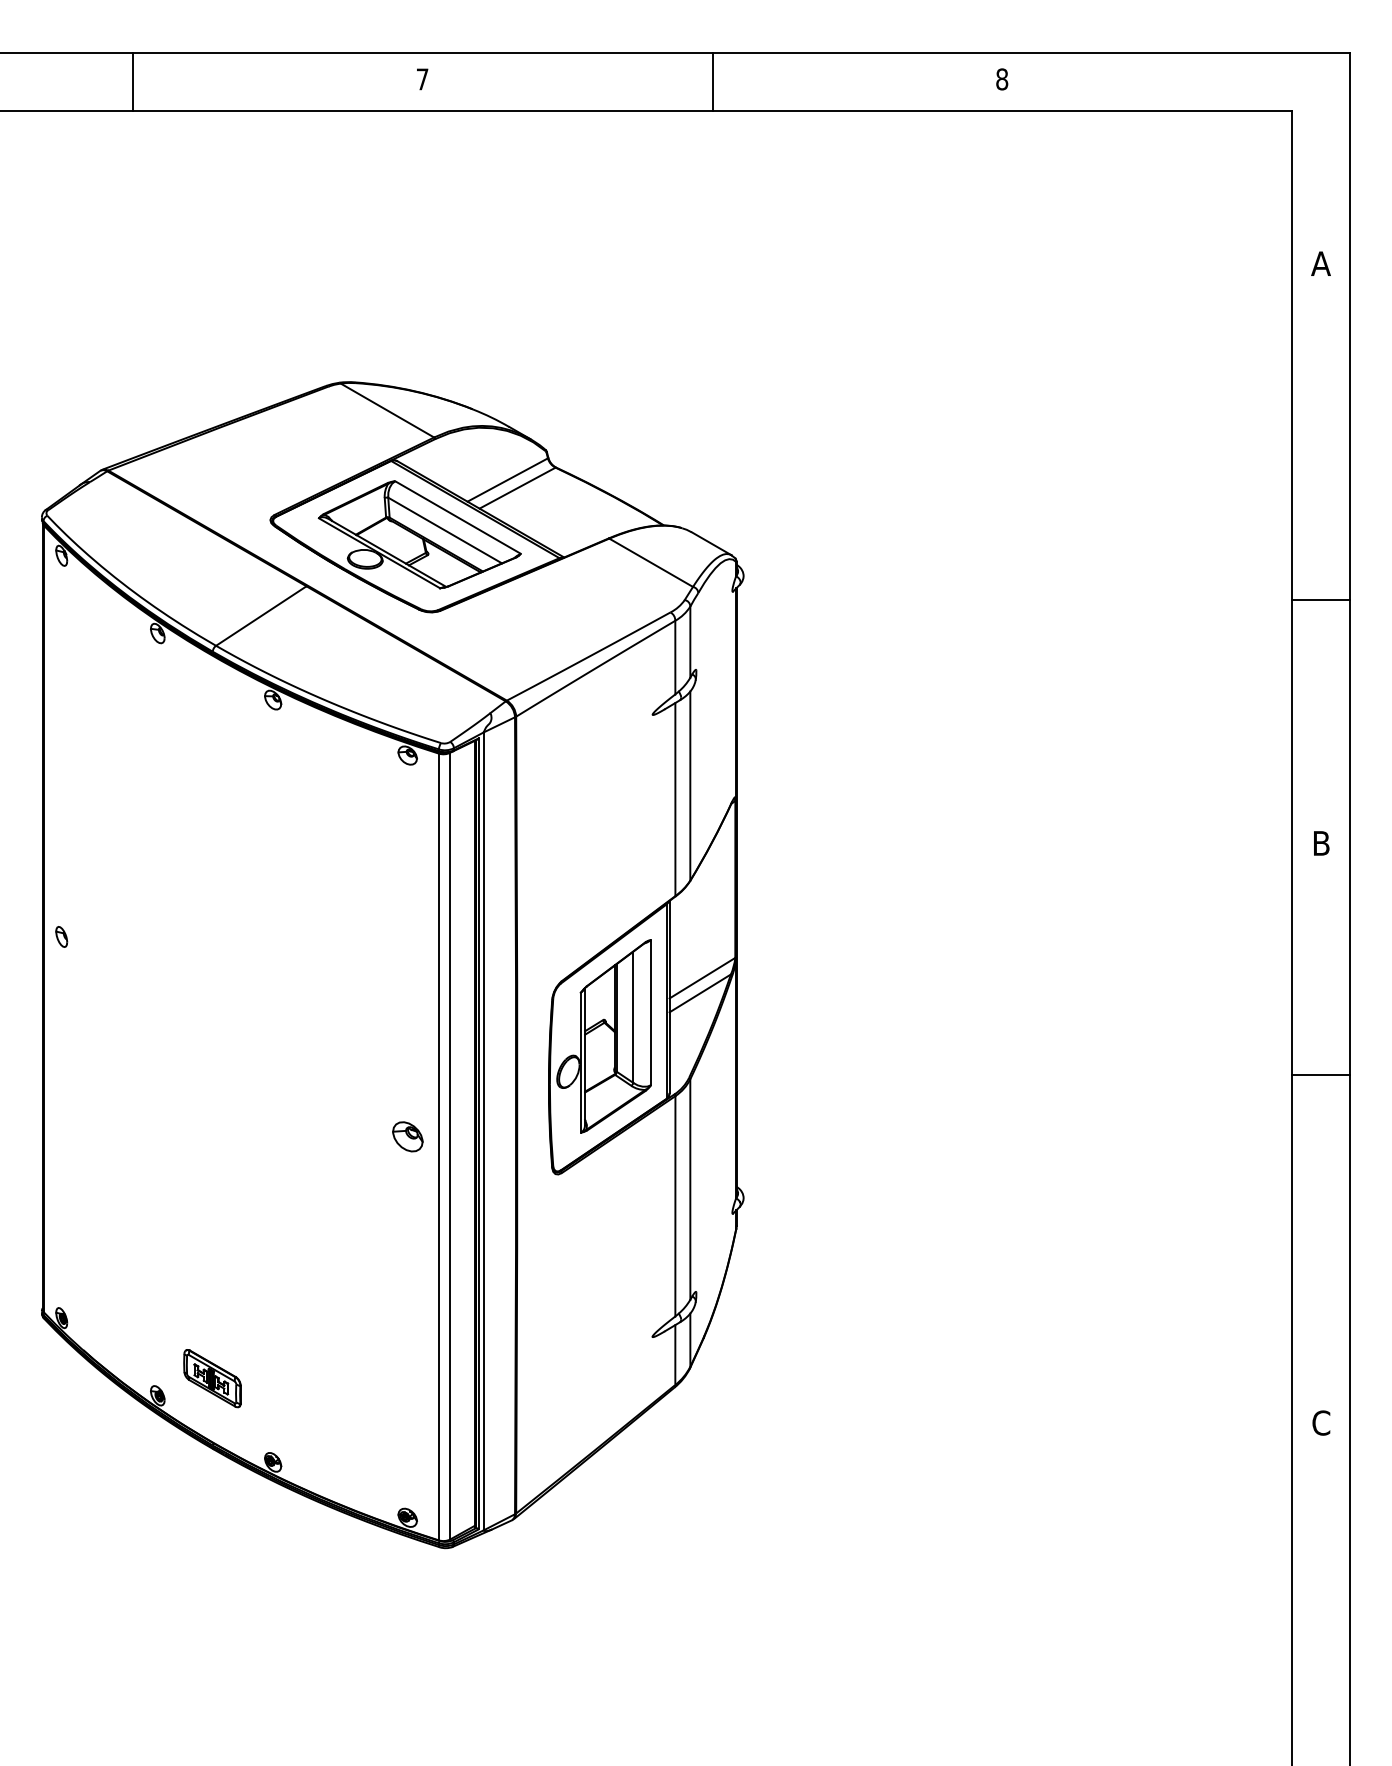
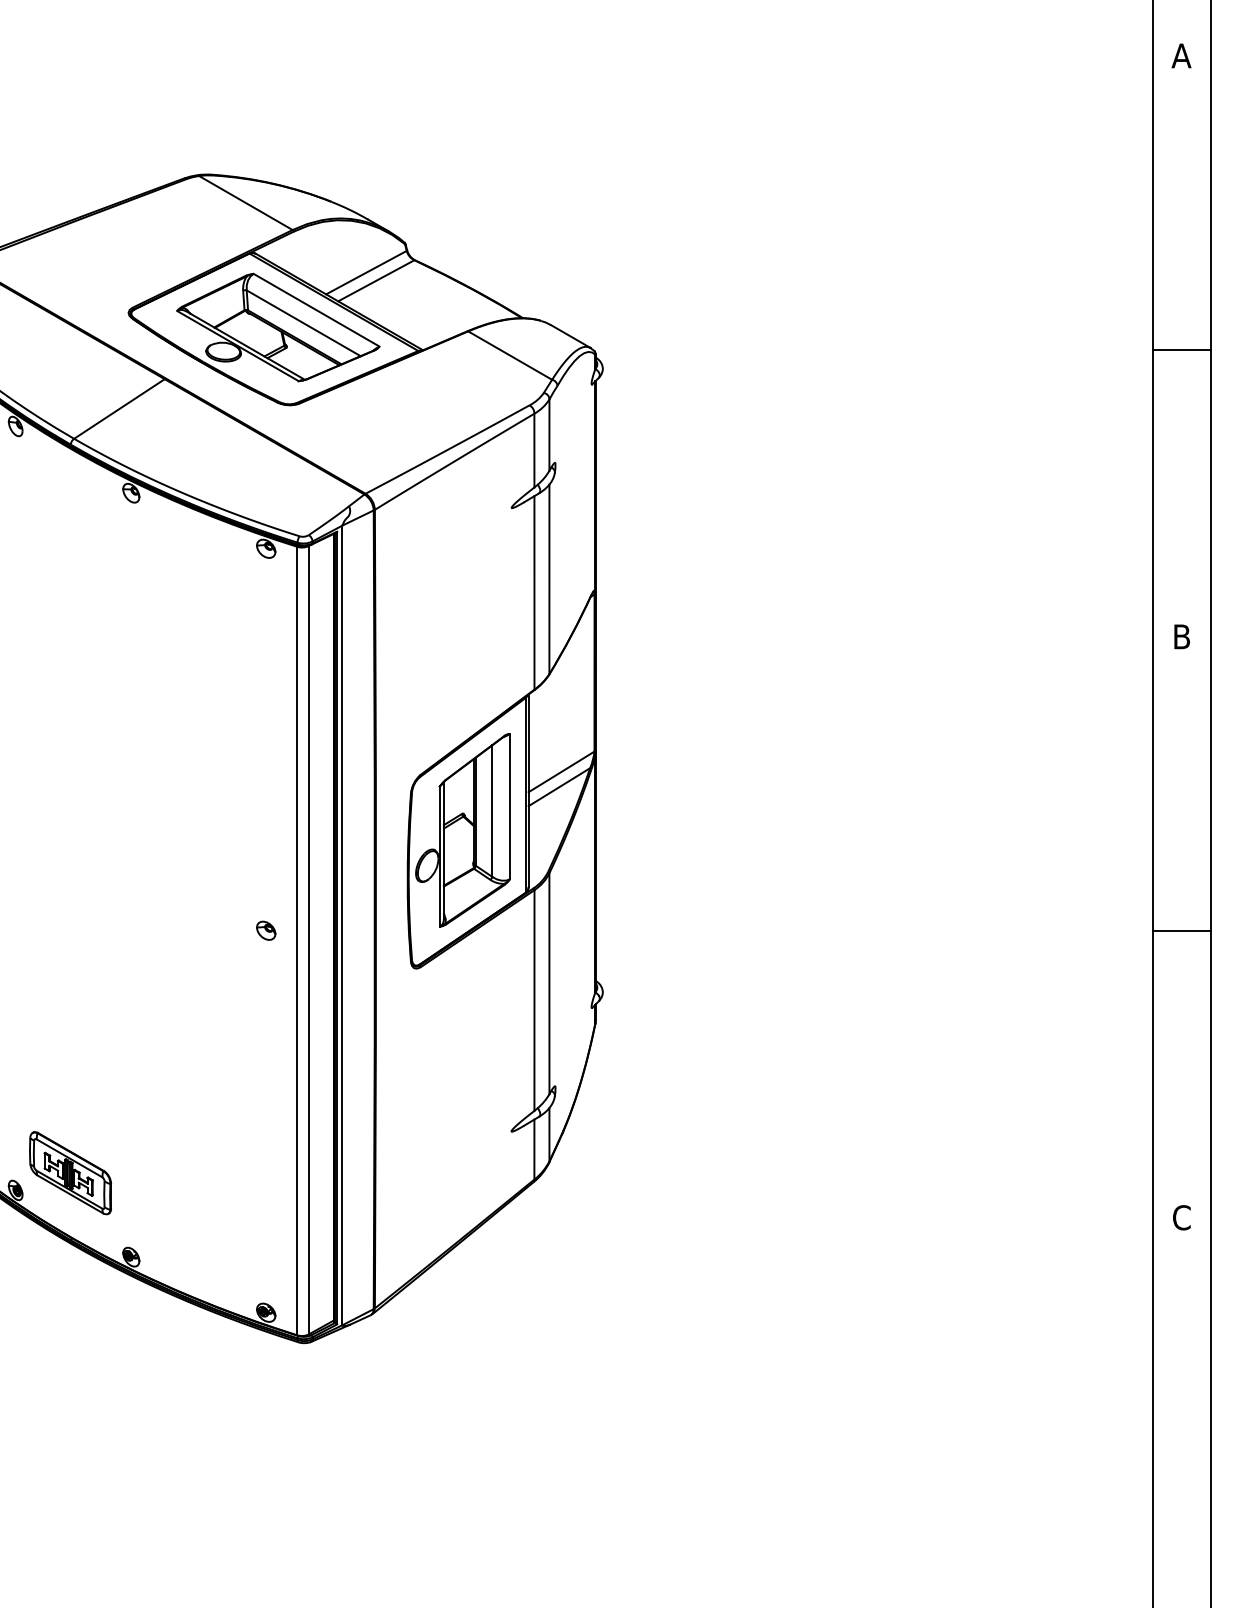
line: (1321, 600) -> (1181, 350), moved
line: (1321, 1074) -> (1181, 930), moved
part: (407, 1136) -> (265, 930), size x0.62
part: (212, 1378) -> (70, 1173), size x1.43

